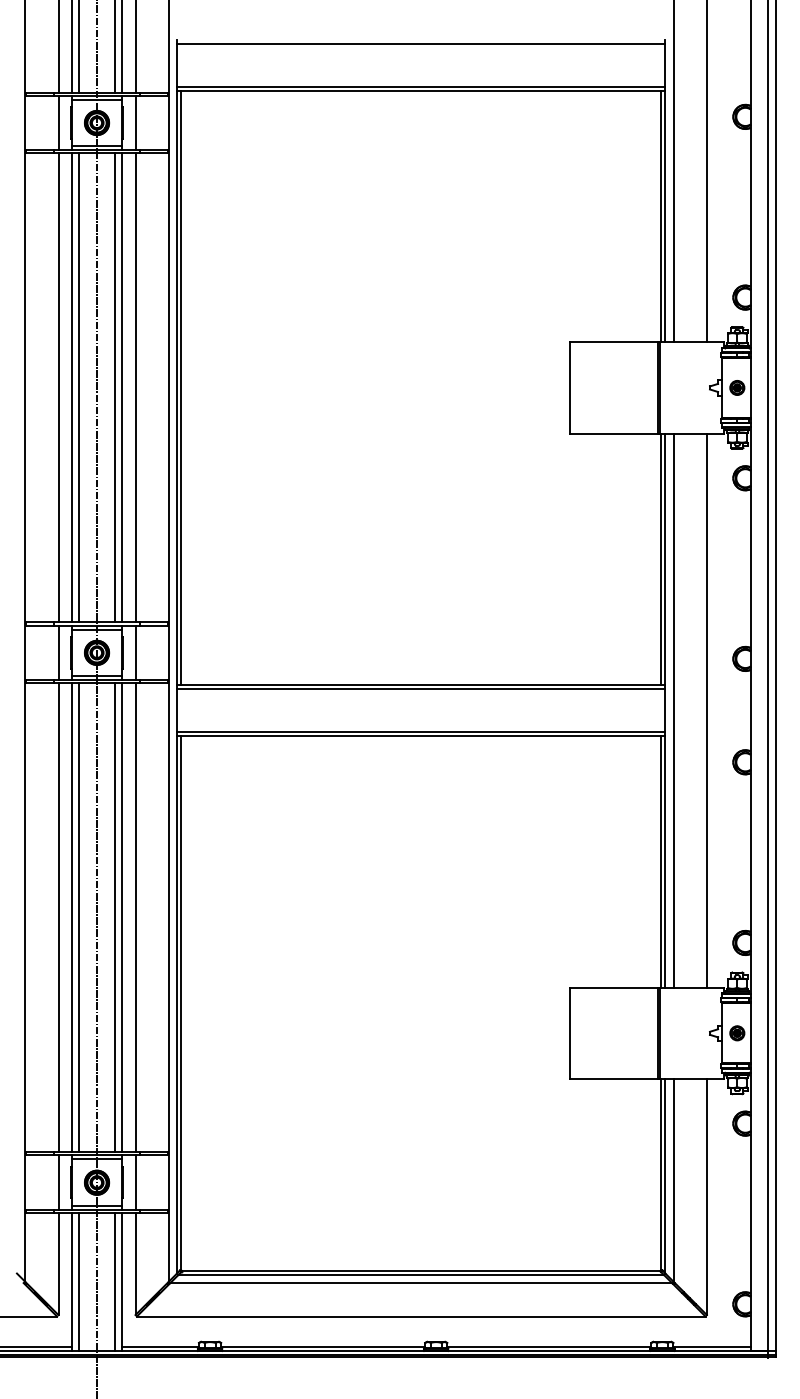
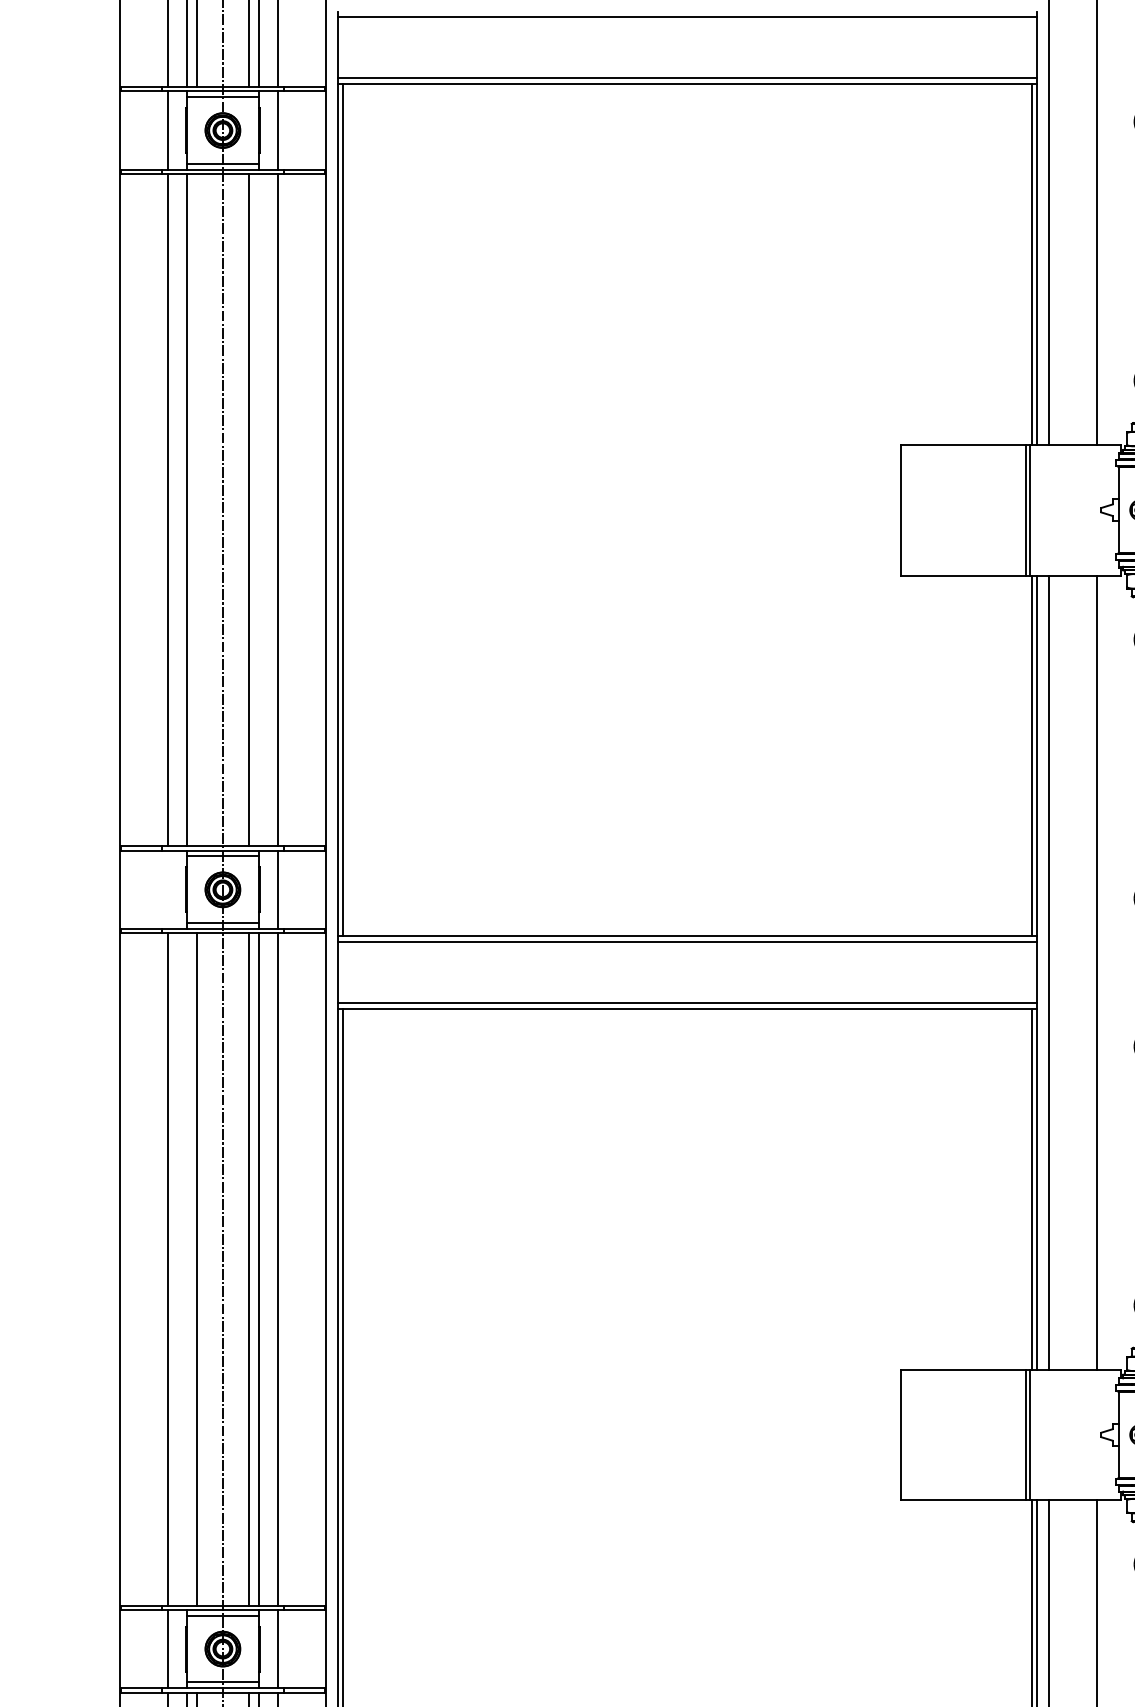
line: (78, 387) -> (196, 509), removed
line: (122, 387) -> (259, 509), removed
line: (58, 652) -> (167, 889), removed
line: (71, 917) -> (186, 1268), removed

